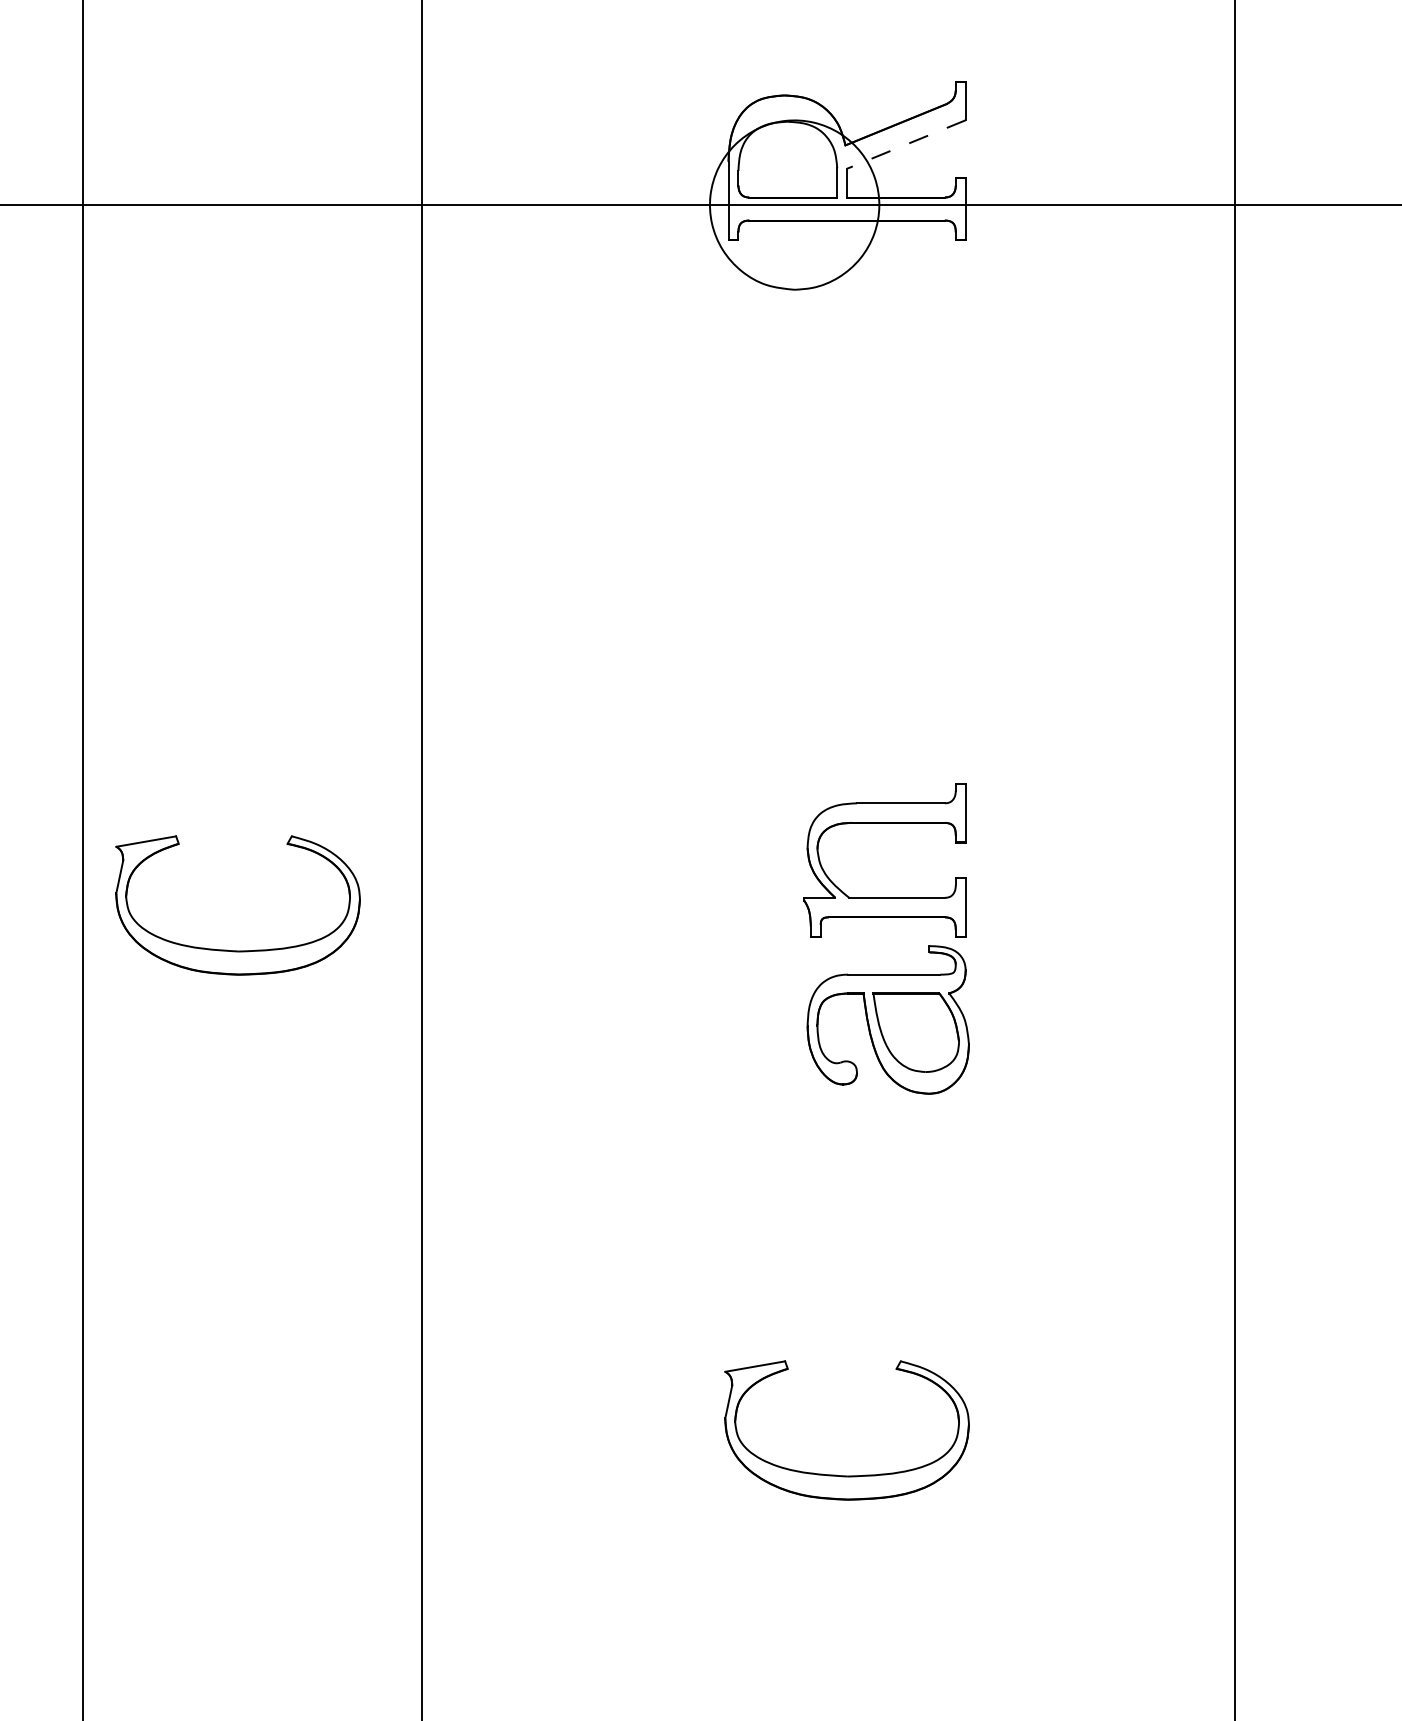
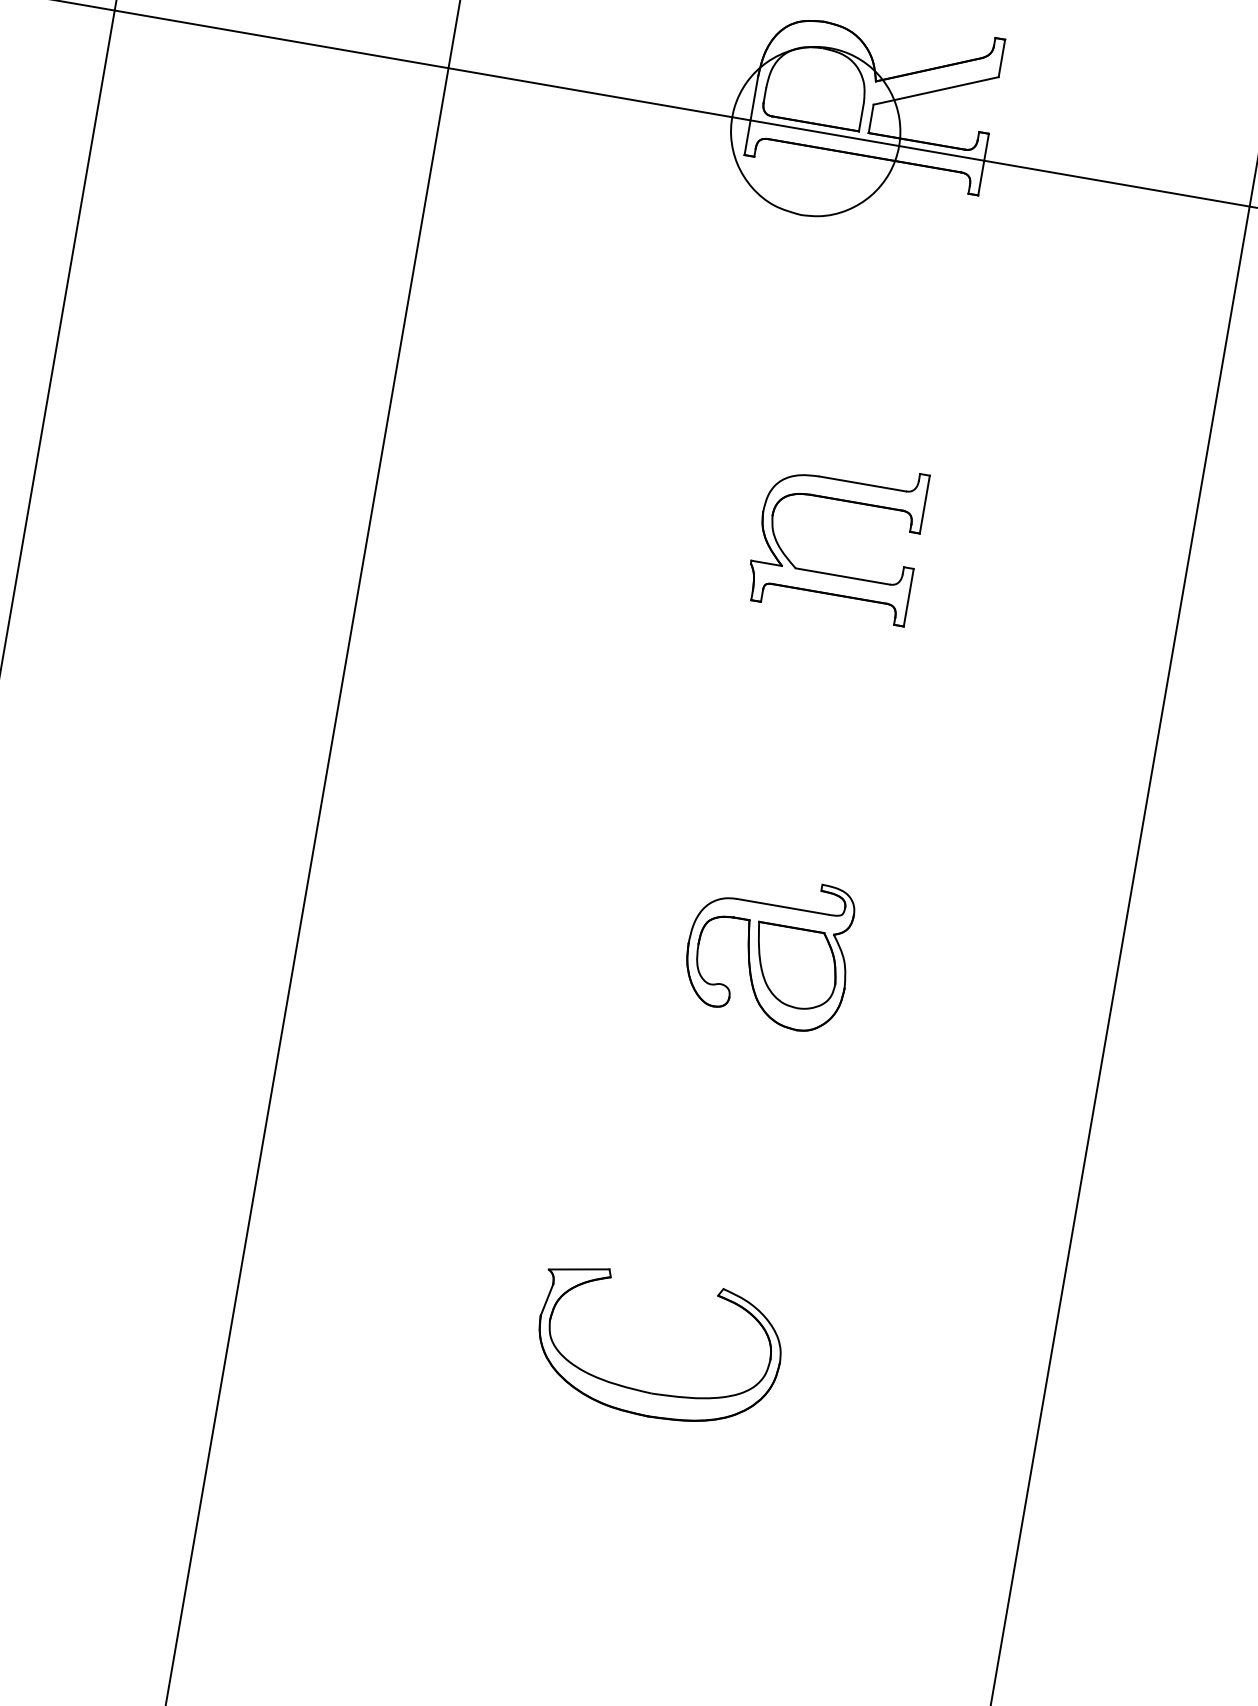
line: (905, 144) -> (935, 90), dashed -> solid
part: (884, 823) -> (843, 501), moved
part: (237, 950) -> (139, 771), removed

